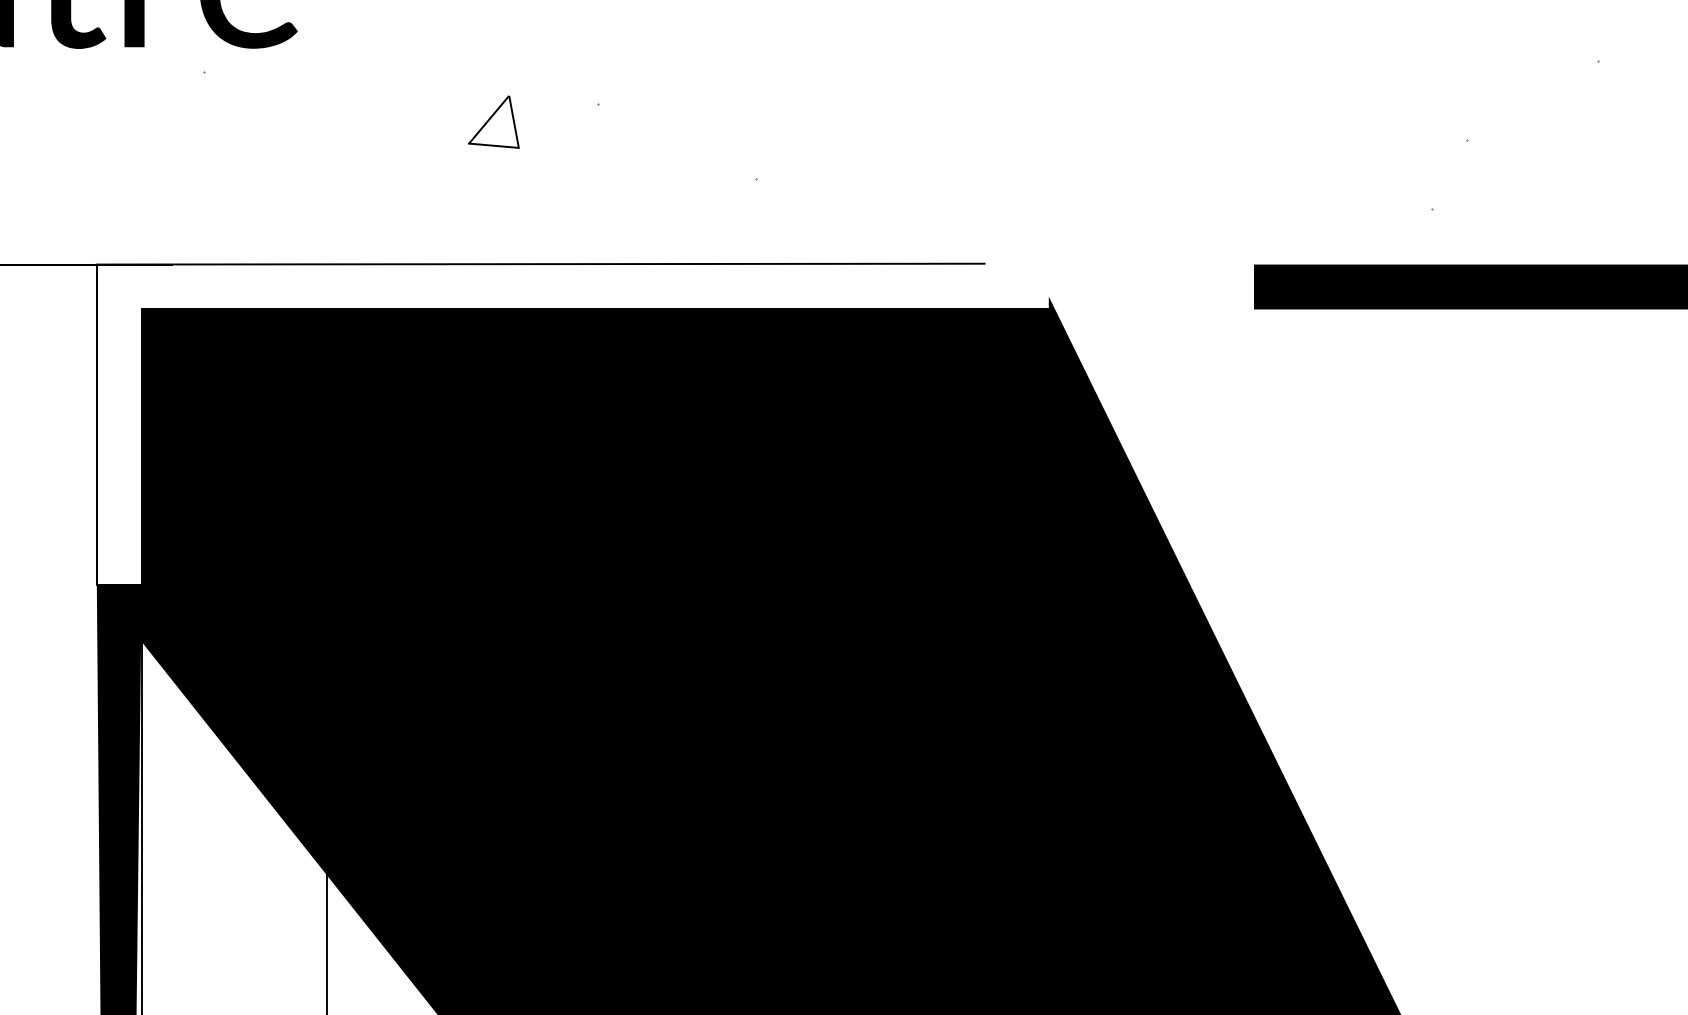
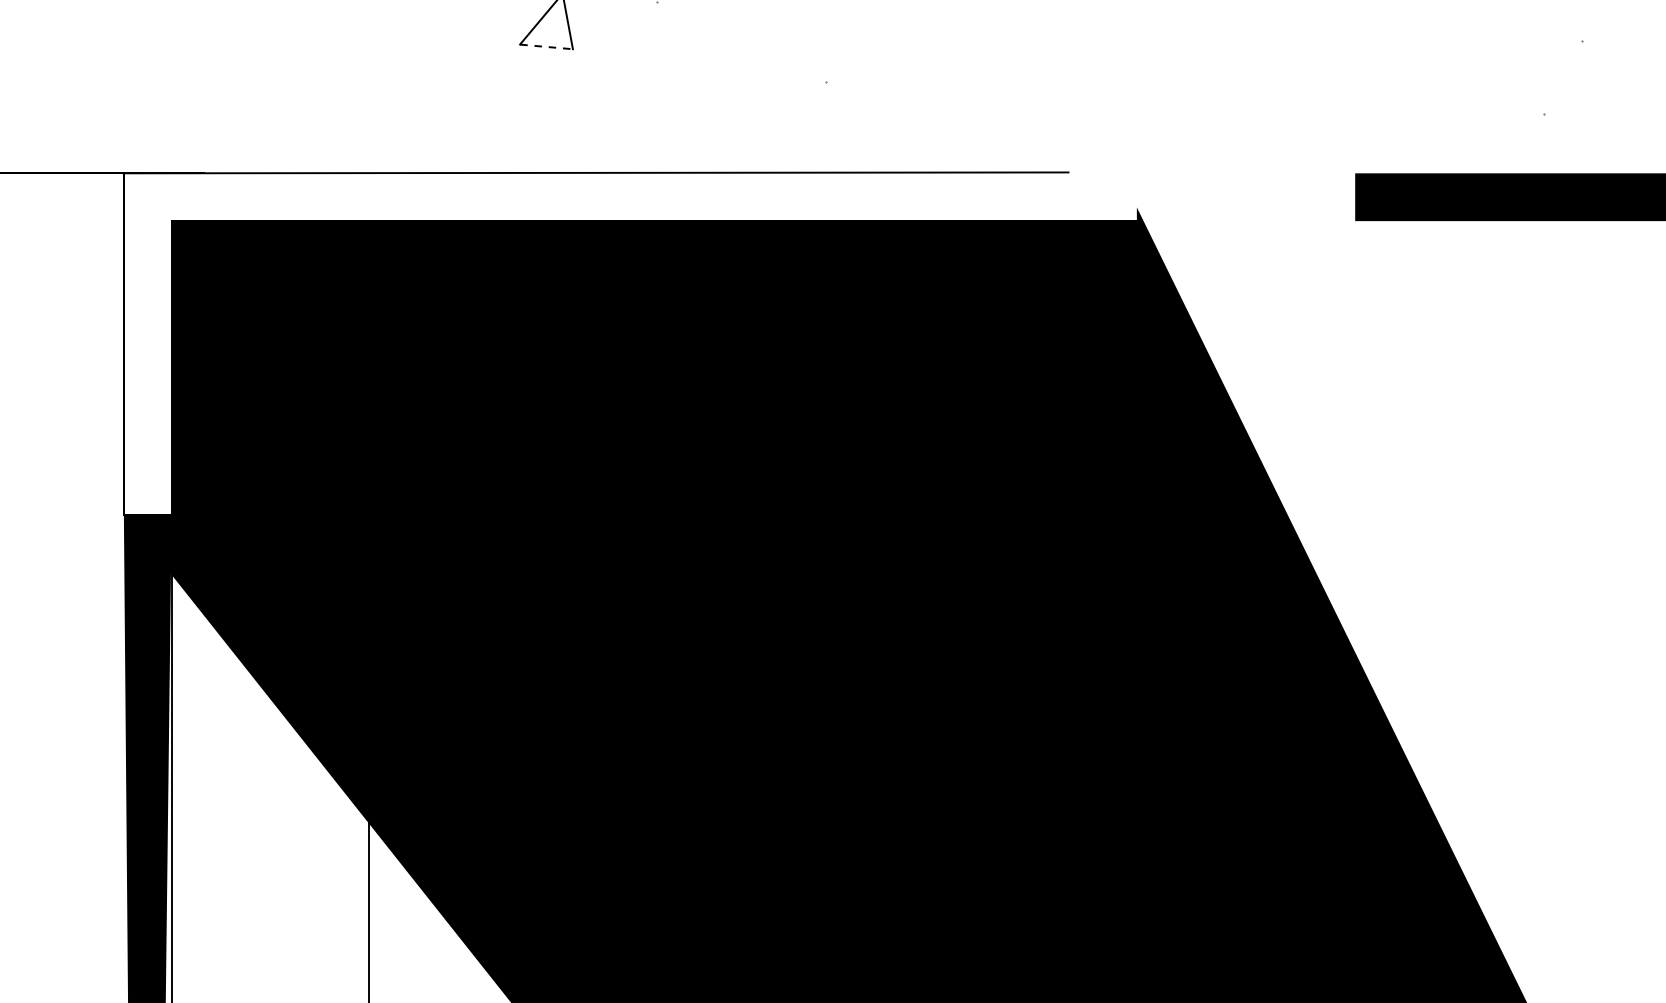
line: (494, 145) -> (547, 46), solid -> dashed

